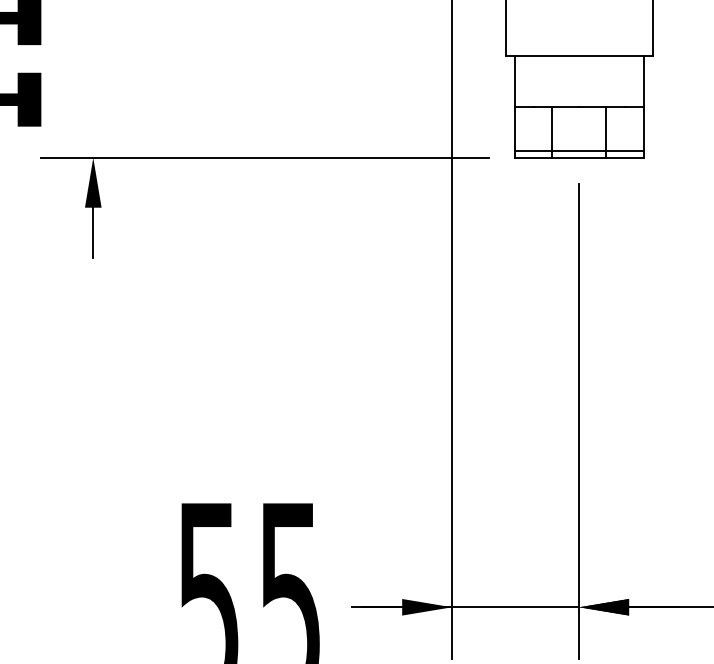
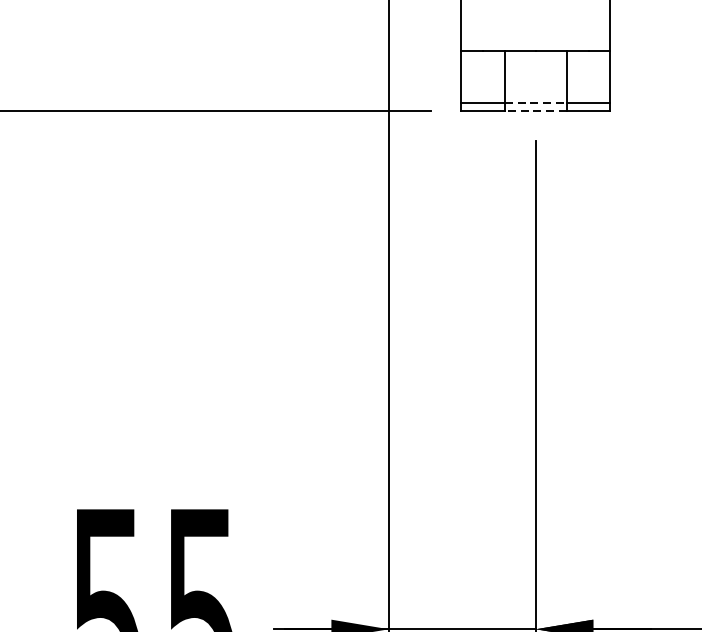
line: (579, 150) -> (536, 102), solid -> dashed
line: (579, 157) -> (536, 110), solid -> dashed

